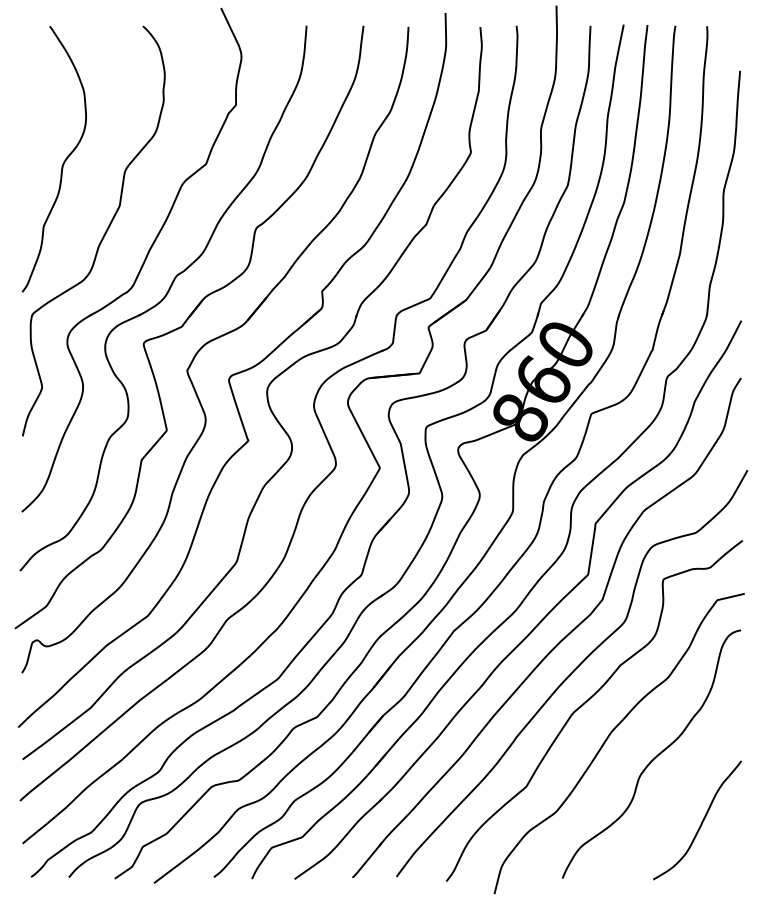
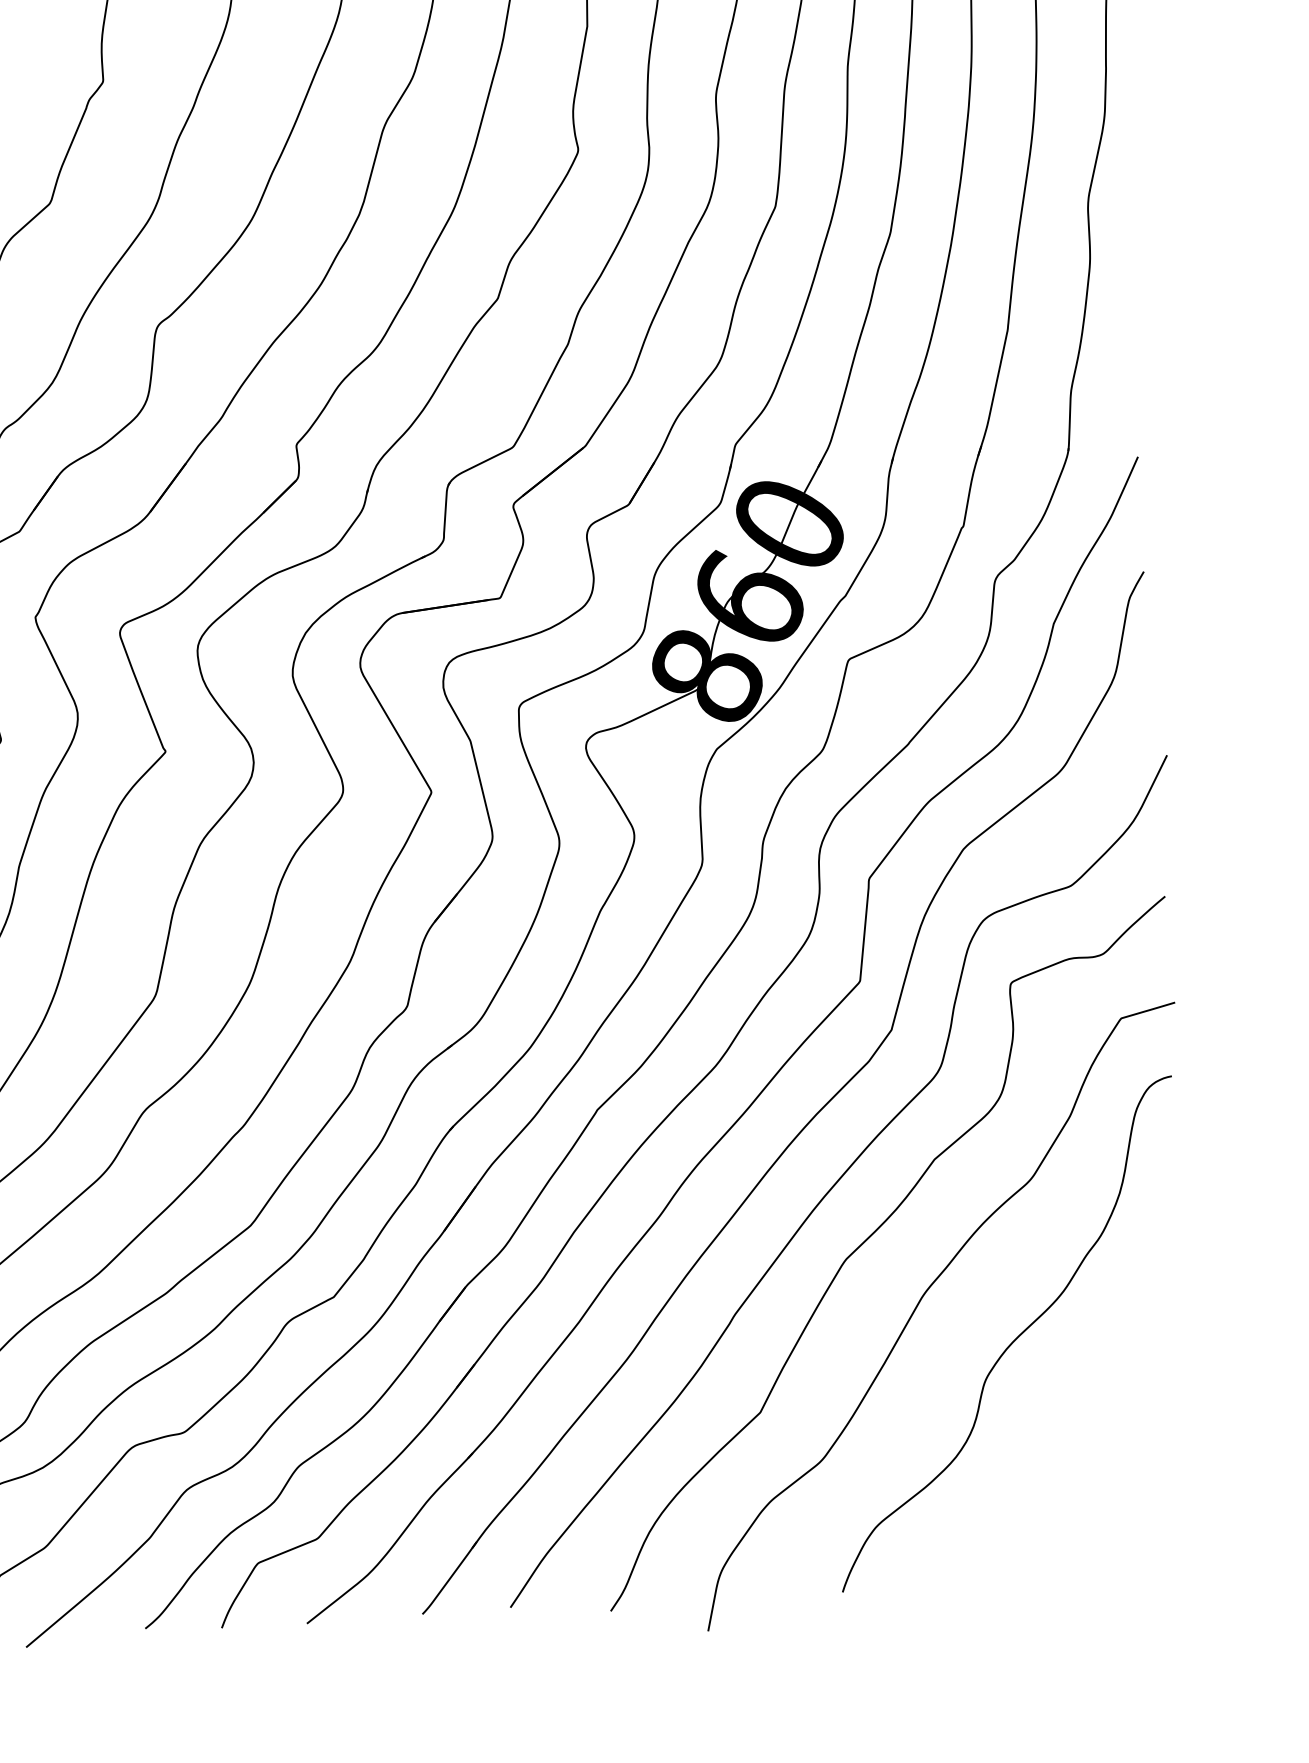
curve: (701, 821) -> (1114, 1462), removed

